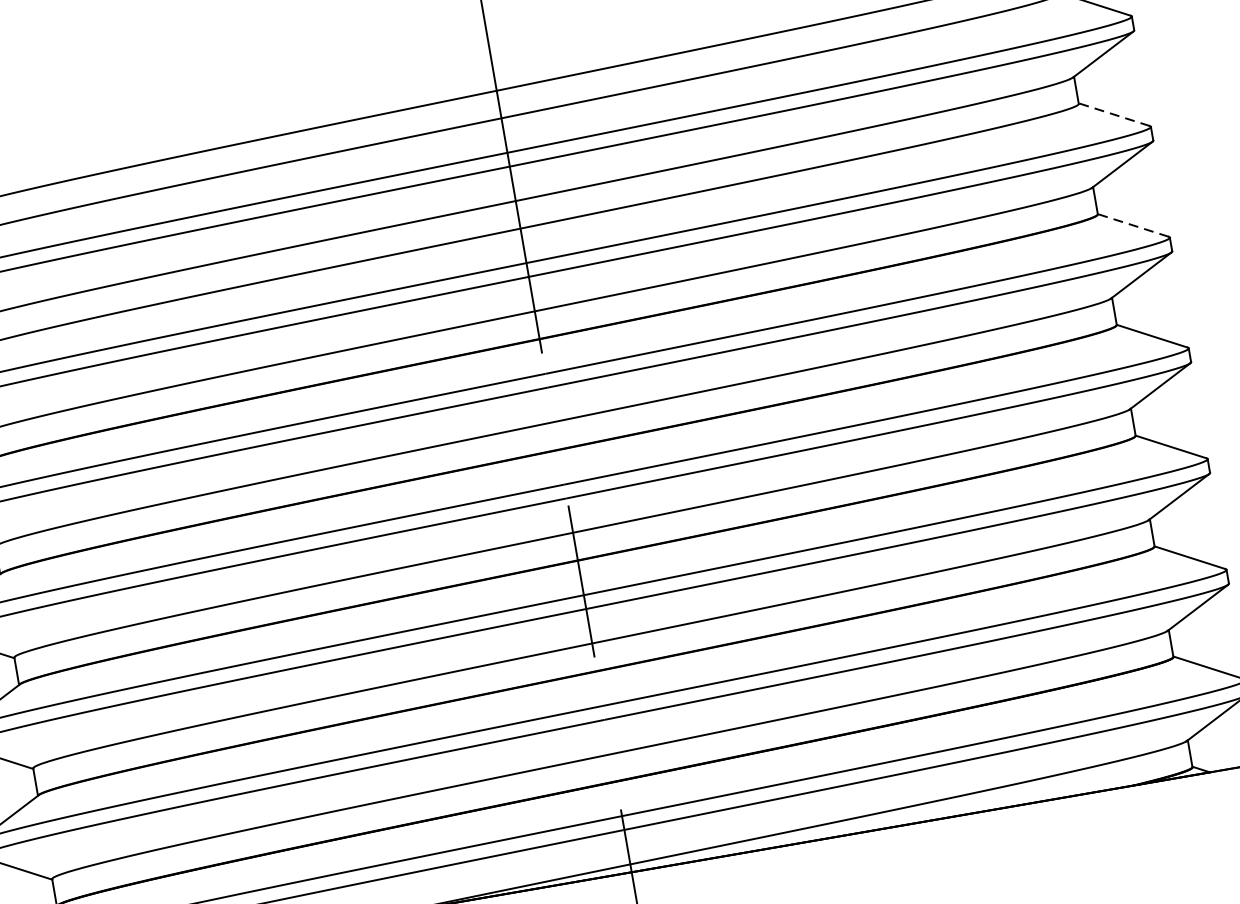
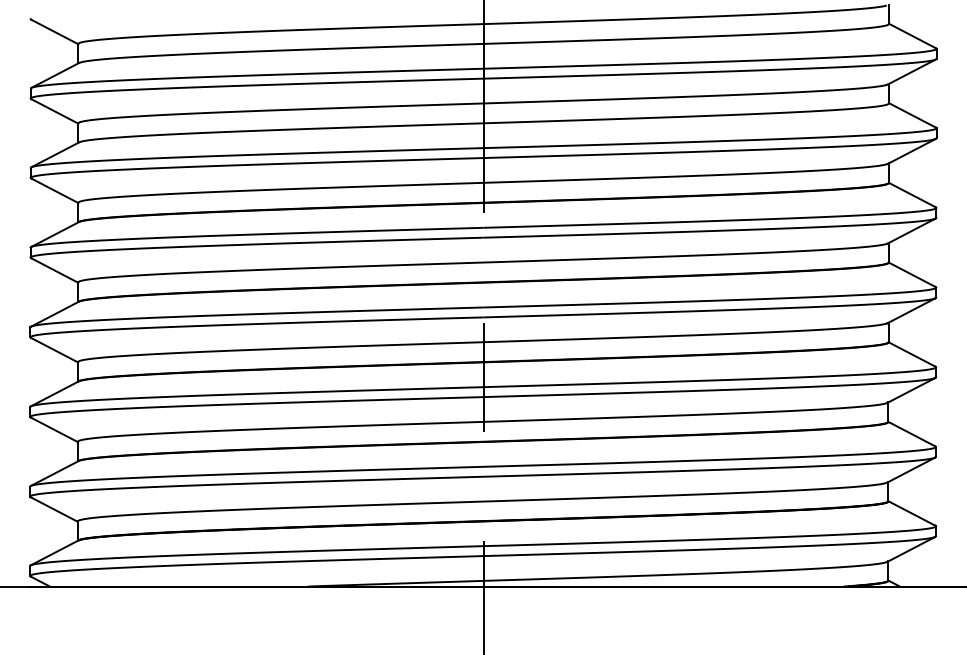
line: (1114, 114) -> (912, 115), dashed -> solid
line: (1132, 224) -> (911, 194), dashed -> solid

